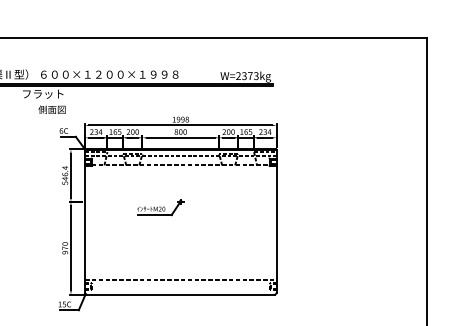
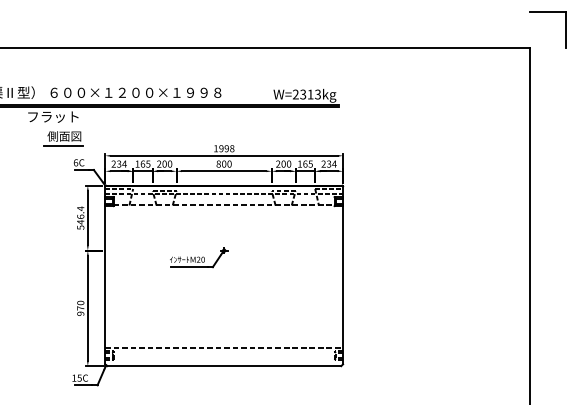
part: (441, 9) -> (547, 12), added
text: (250, 76) -> (310, 94), W=2373kg -> W=2313kg
line: (51, 117) -> (63, 145), added

